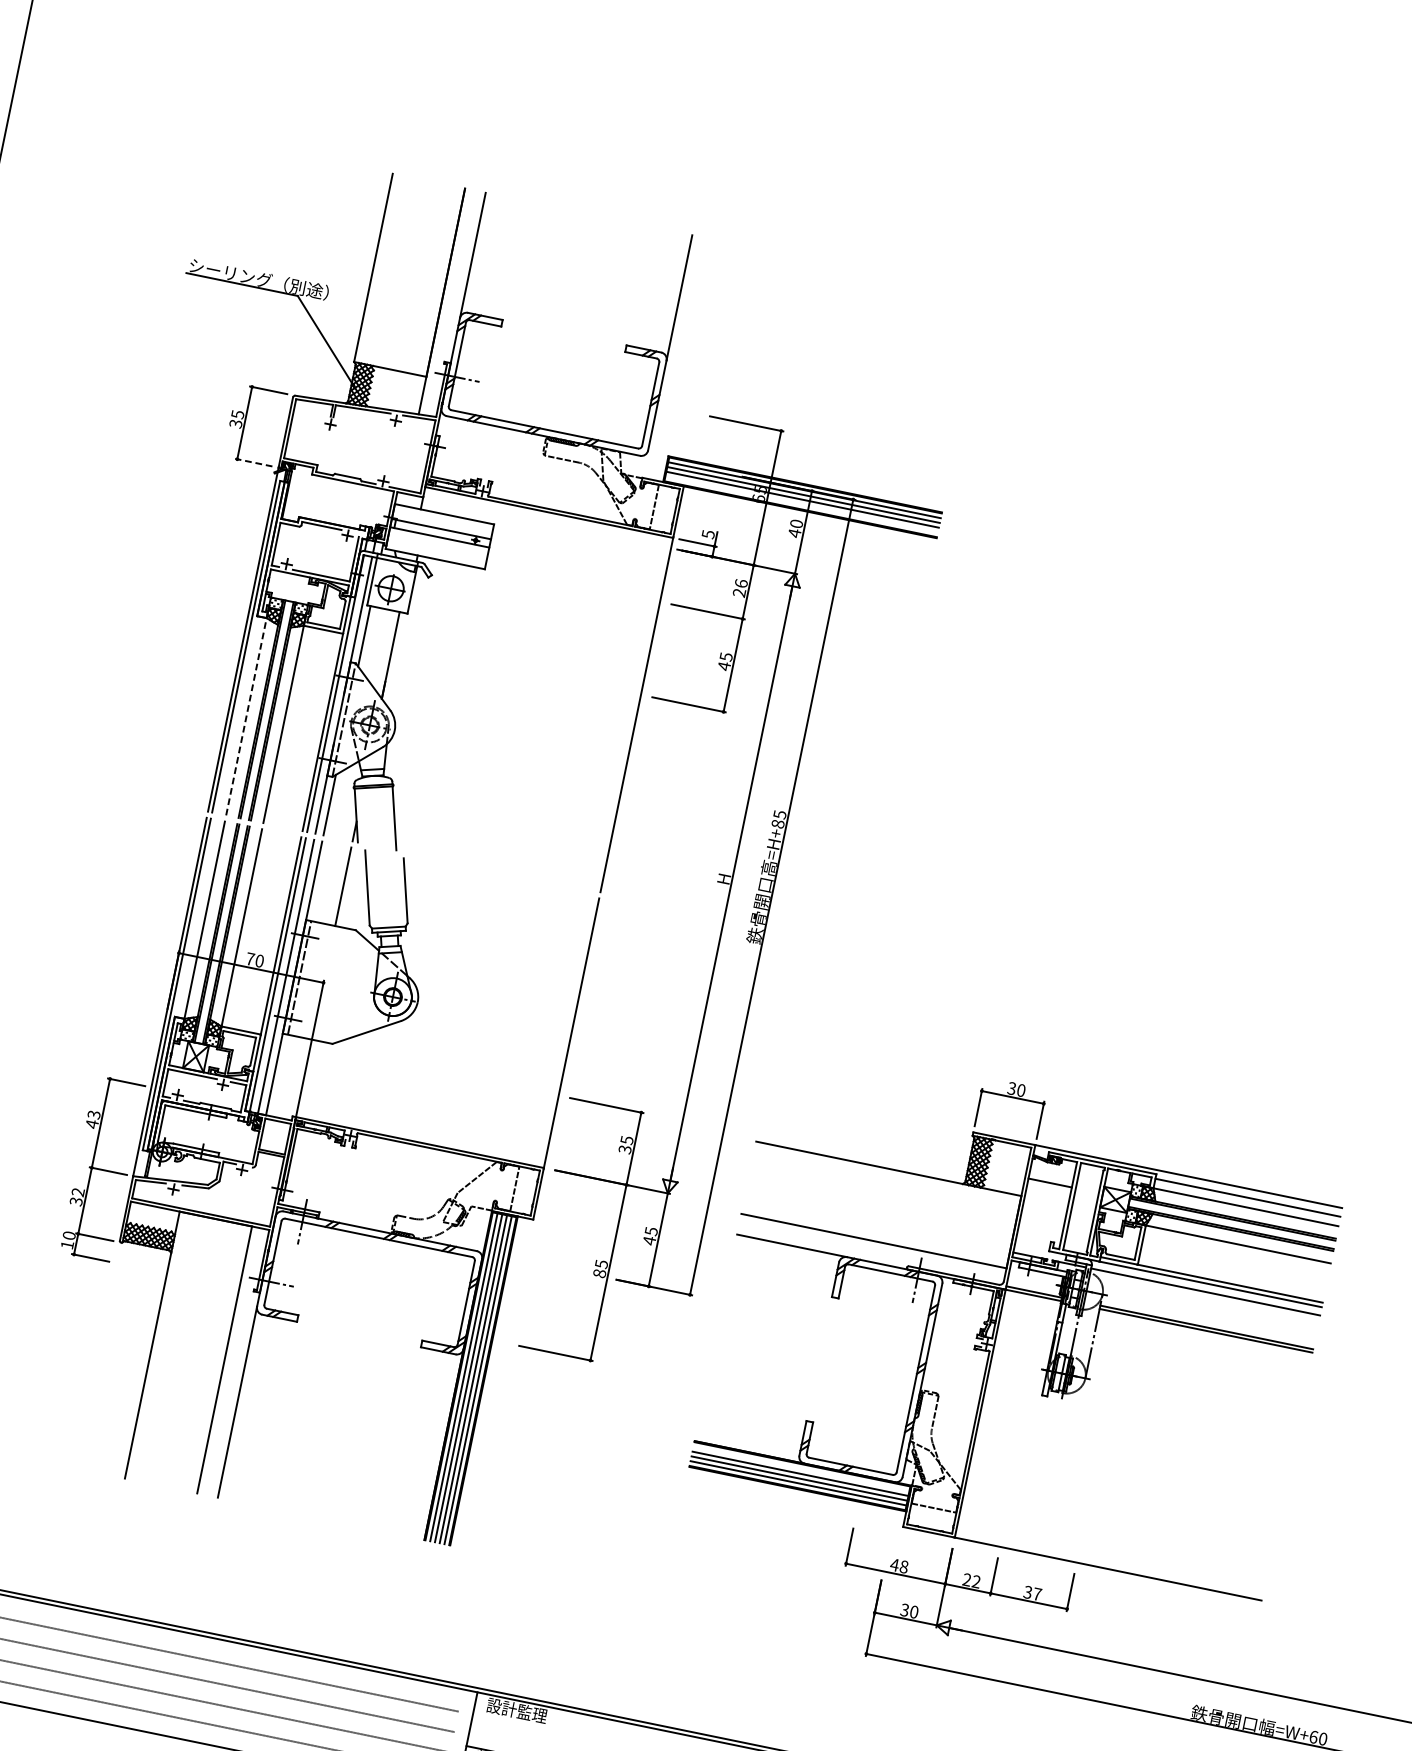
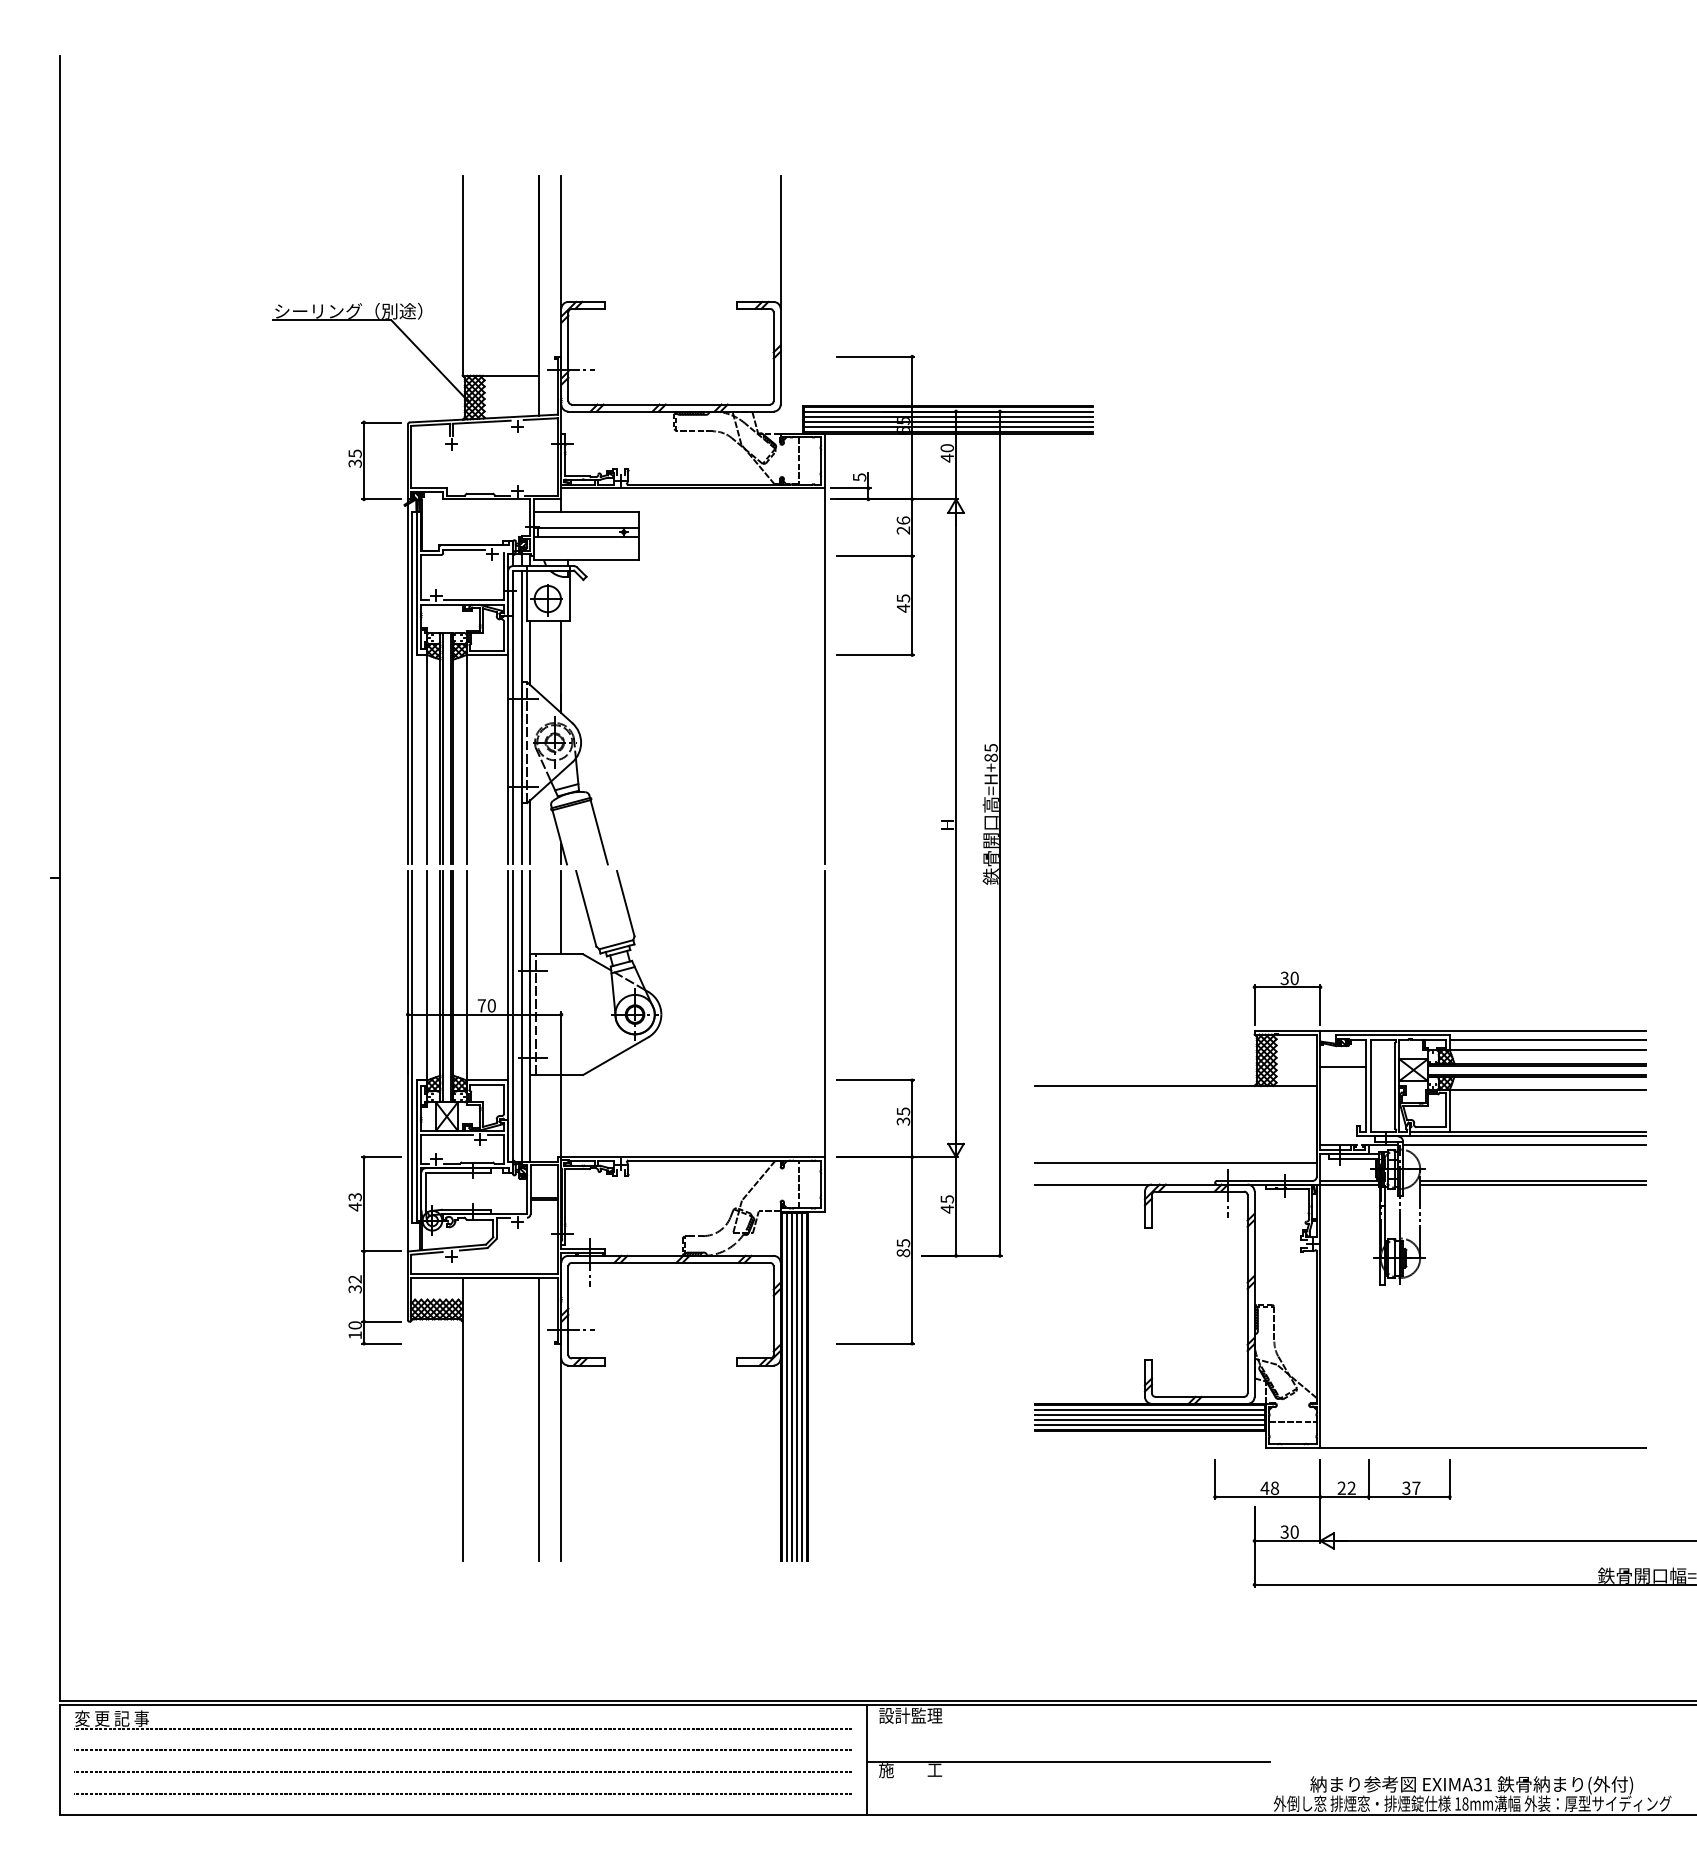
line: (253, 462) -> (381, 499), dashed -> solid
line: (800, 504) -> (947, 427), added
line: (246, 716) -> (427, 759), dashed -> solid
line: (801, 1469) -> (1149, 1410), added

